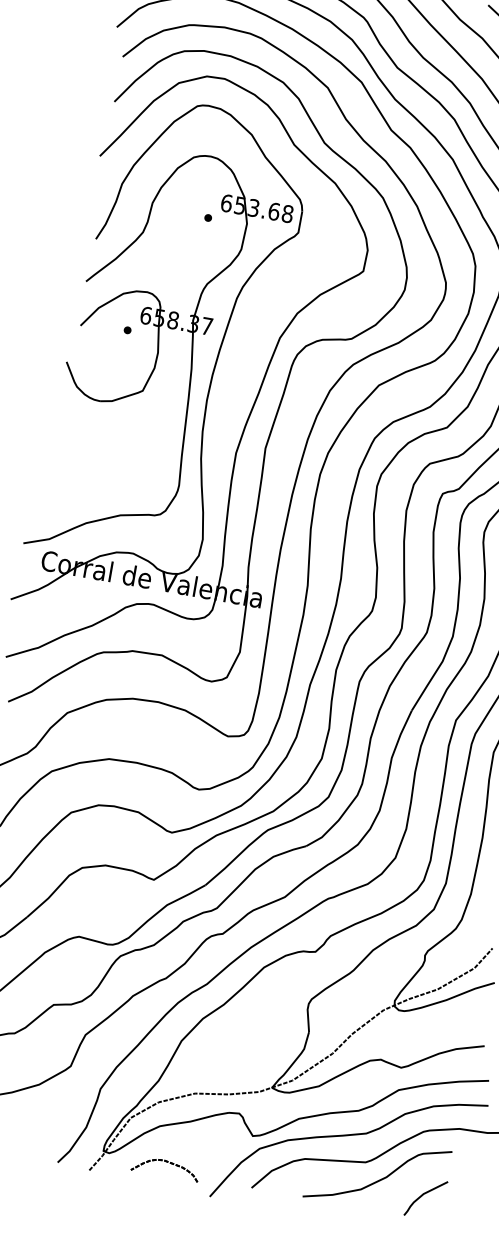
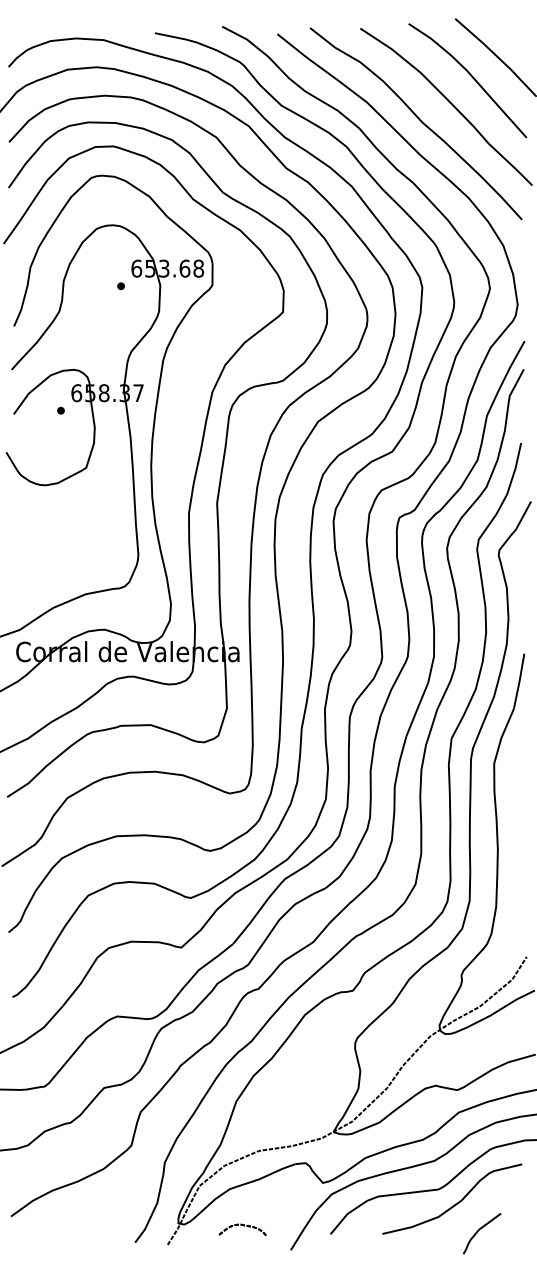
part: (165, 1168) -> (242, 1229), size x0.7
curve: (423, 1194) -> (479, 1230), moved

